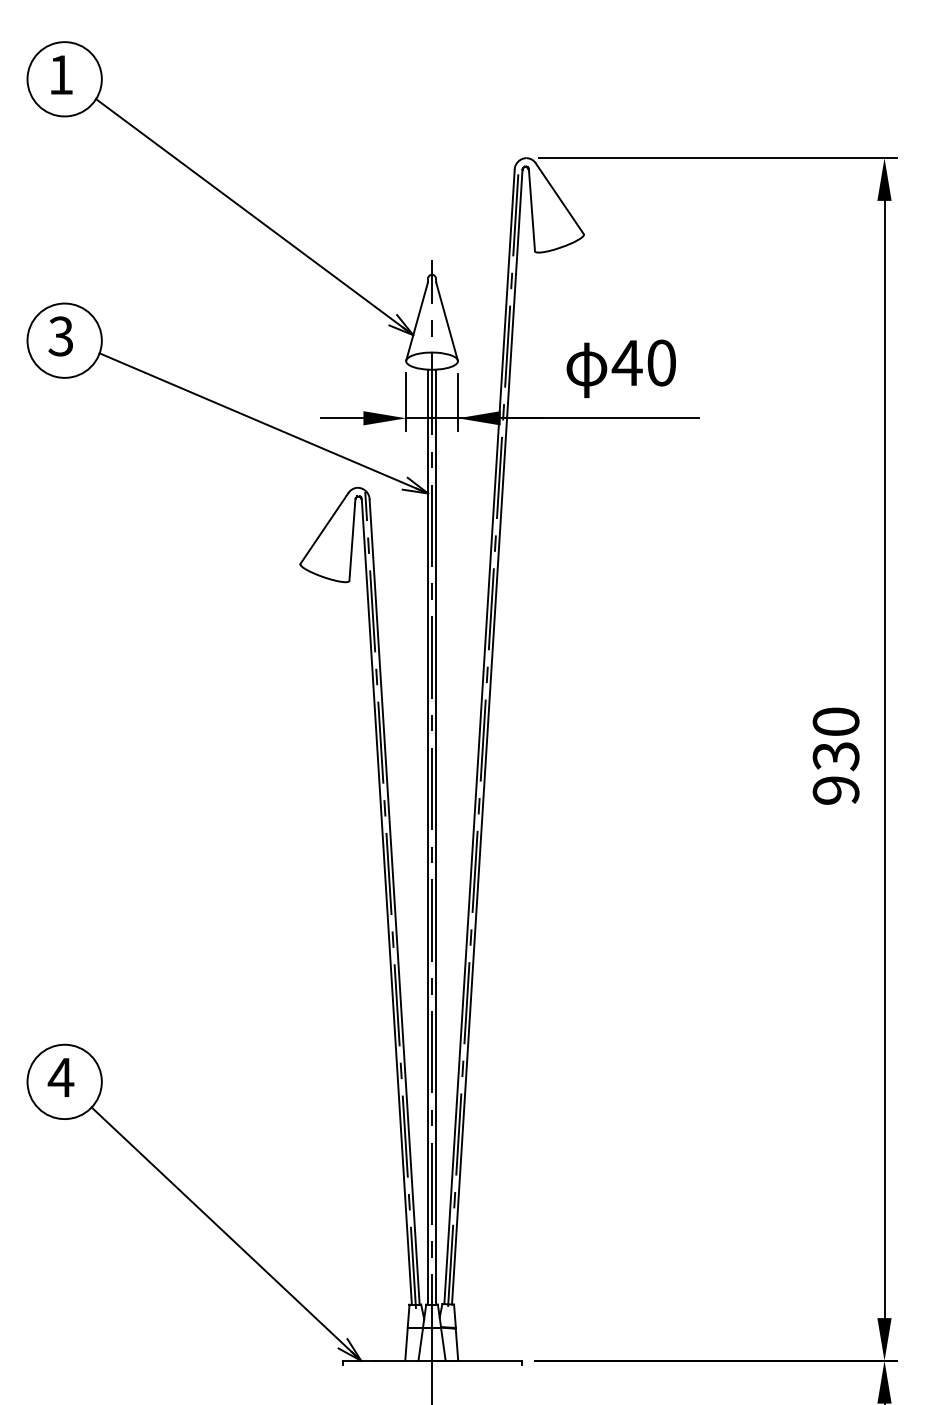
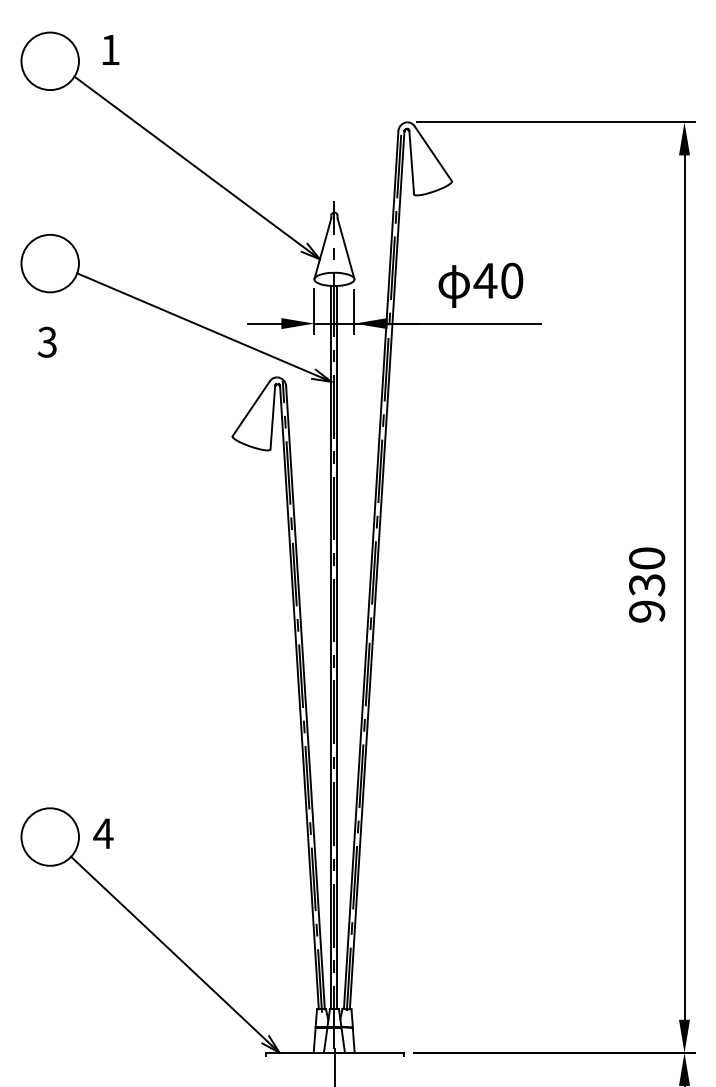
text: (61, 74) -> (110, 49), moved
text: (59, 335) -> (46, 341), moved
text: (61, 1077) -> (103, 833), moved

